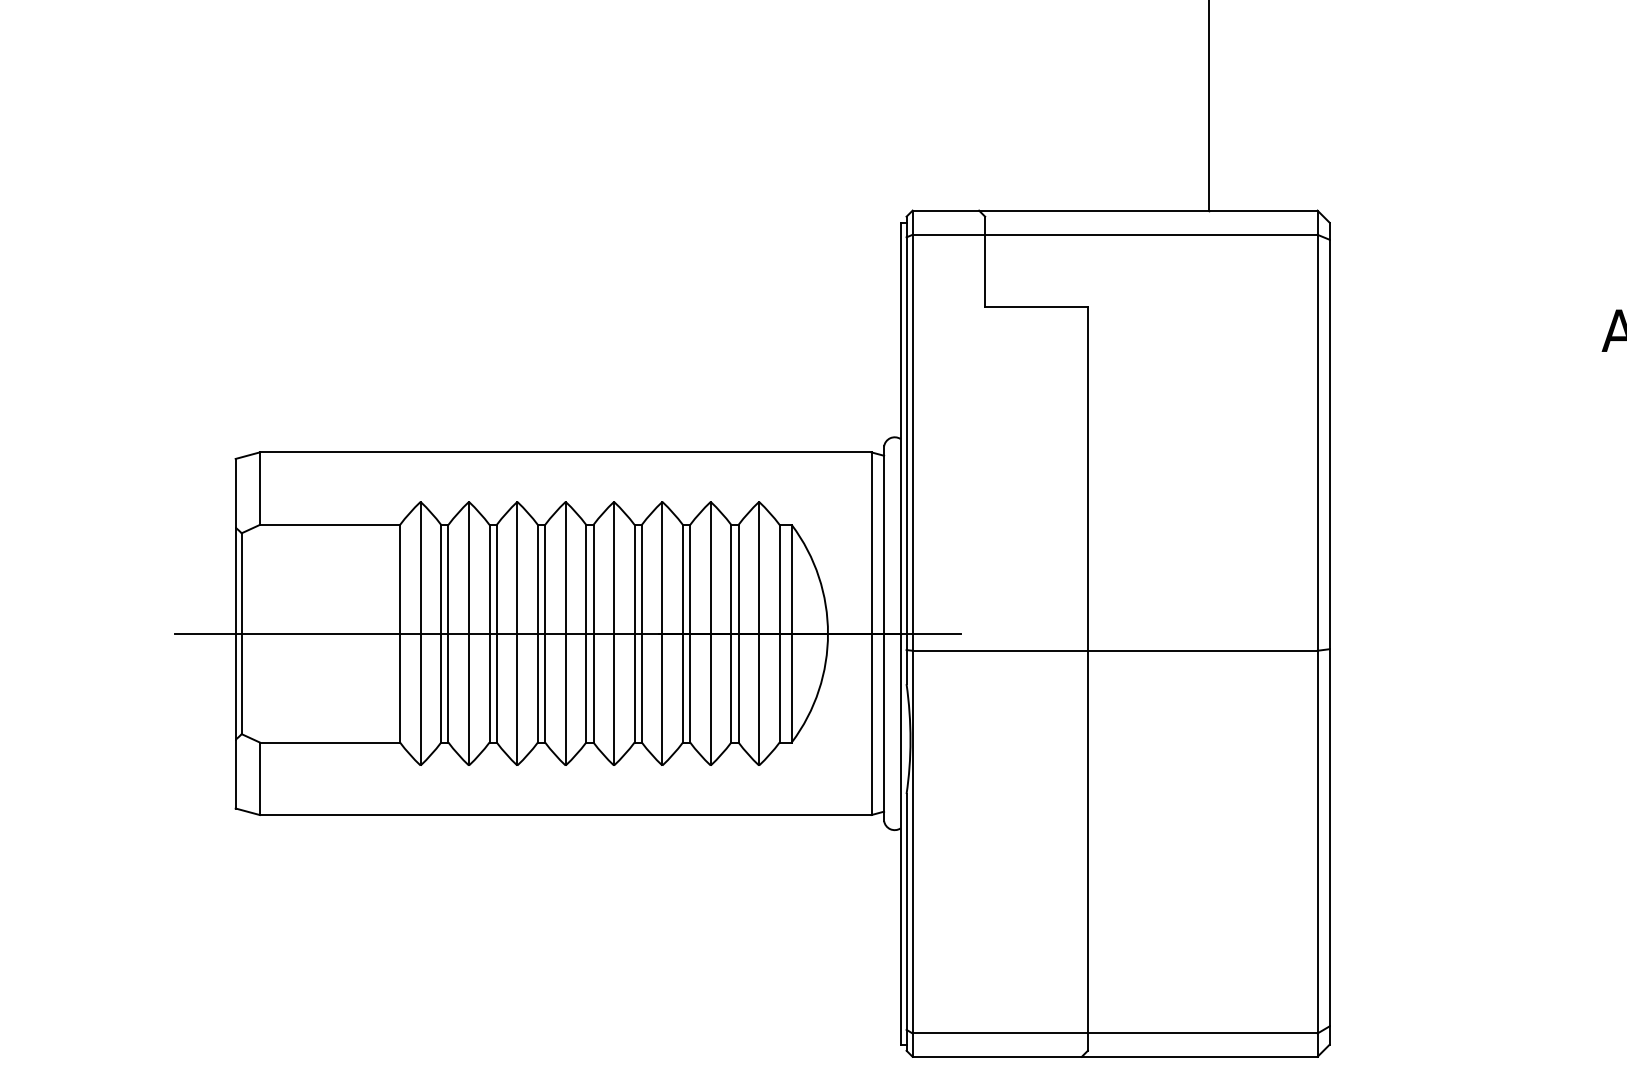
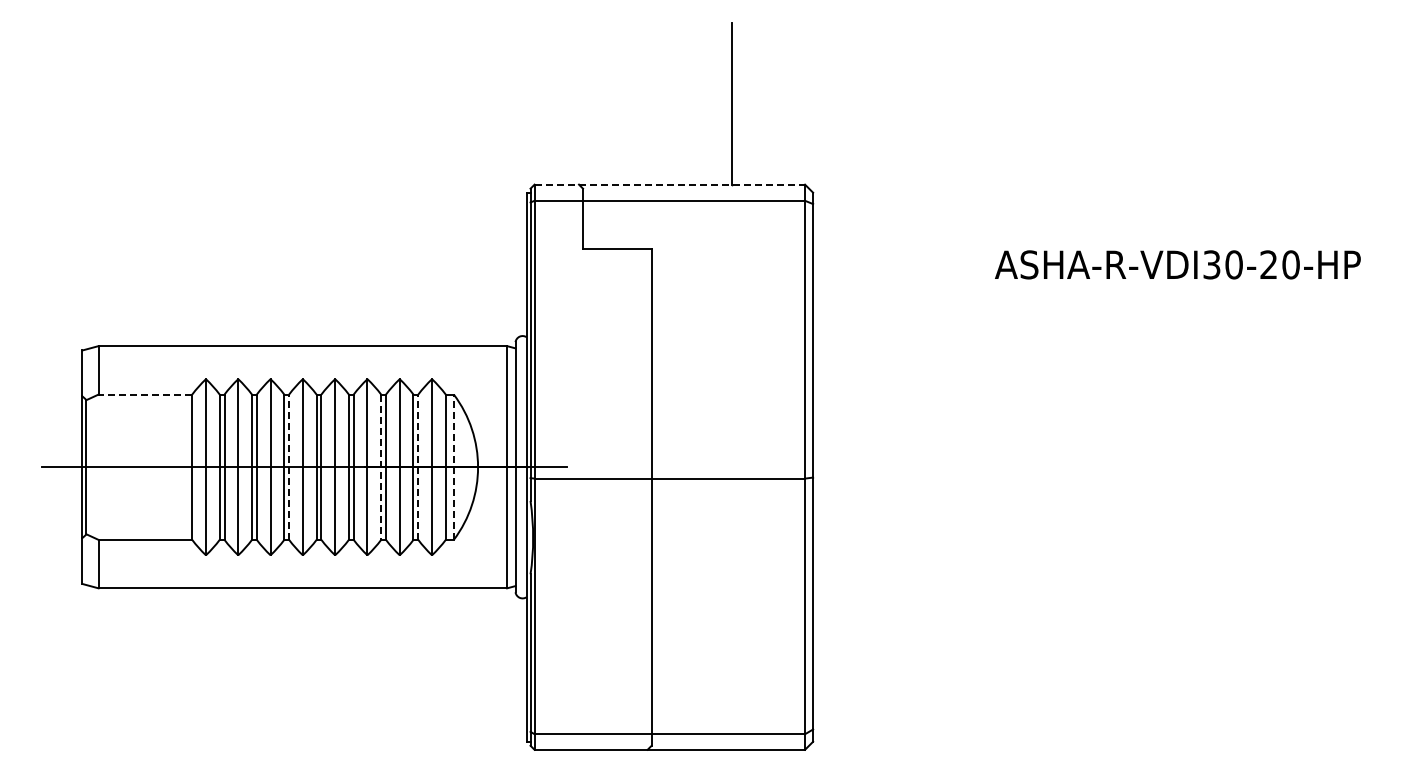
line: (1116, 210) -> (670, 184), solid -> dashed
line: (330, 524) -> (145, 394), solid -> dashed
line: (545, 634) -> (289, 467), solid -> dashed
line: (683, 634) -> (381, 467), solid -> dashed
line: (738, 634) -> (418, 467), solid -> dashed
line: (791, 634) -> (453, 467), solid -> dashed

